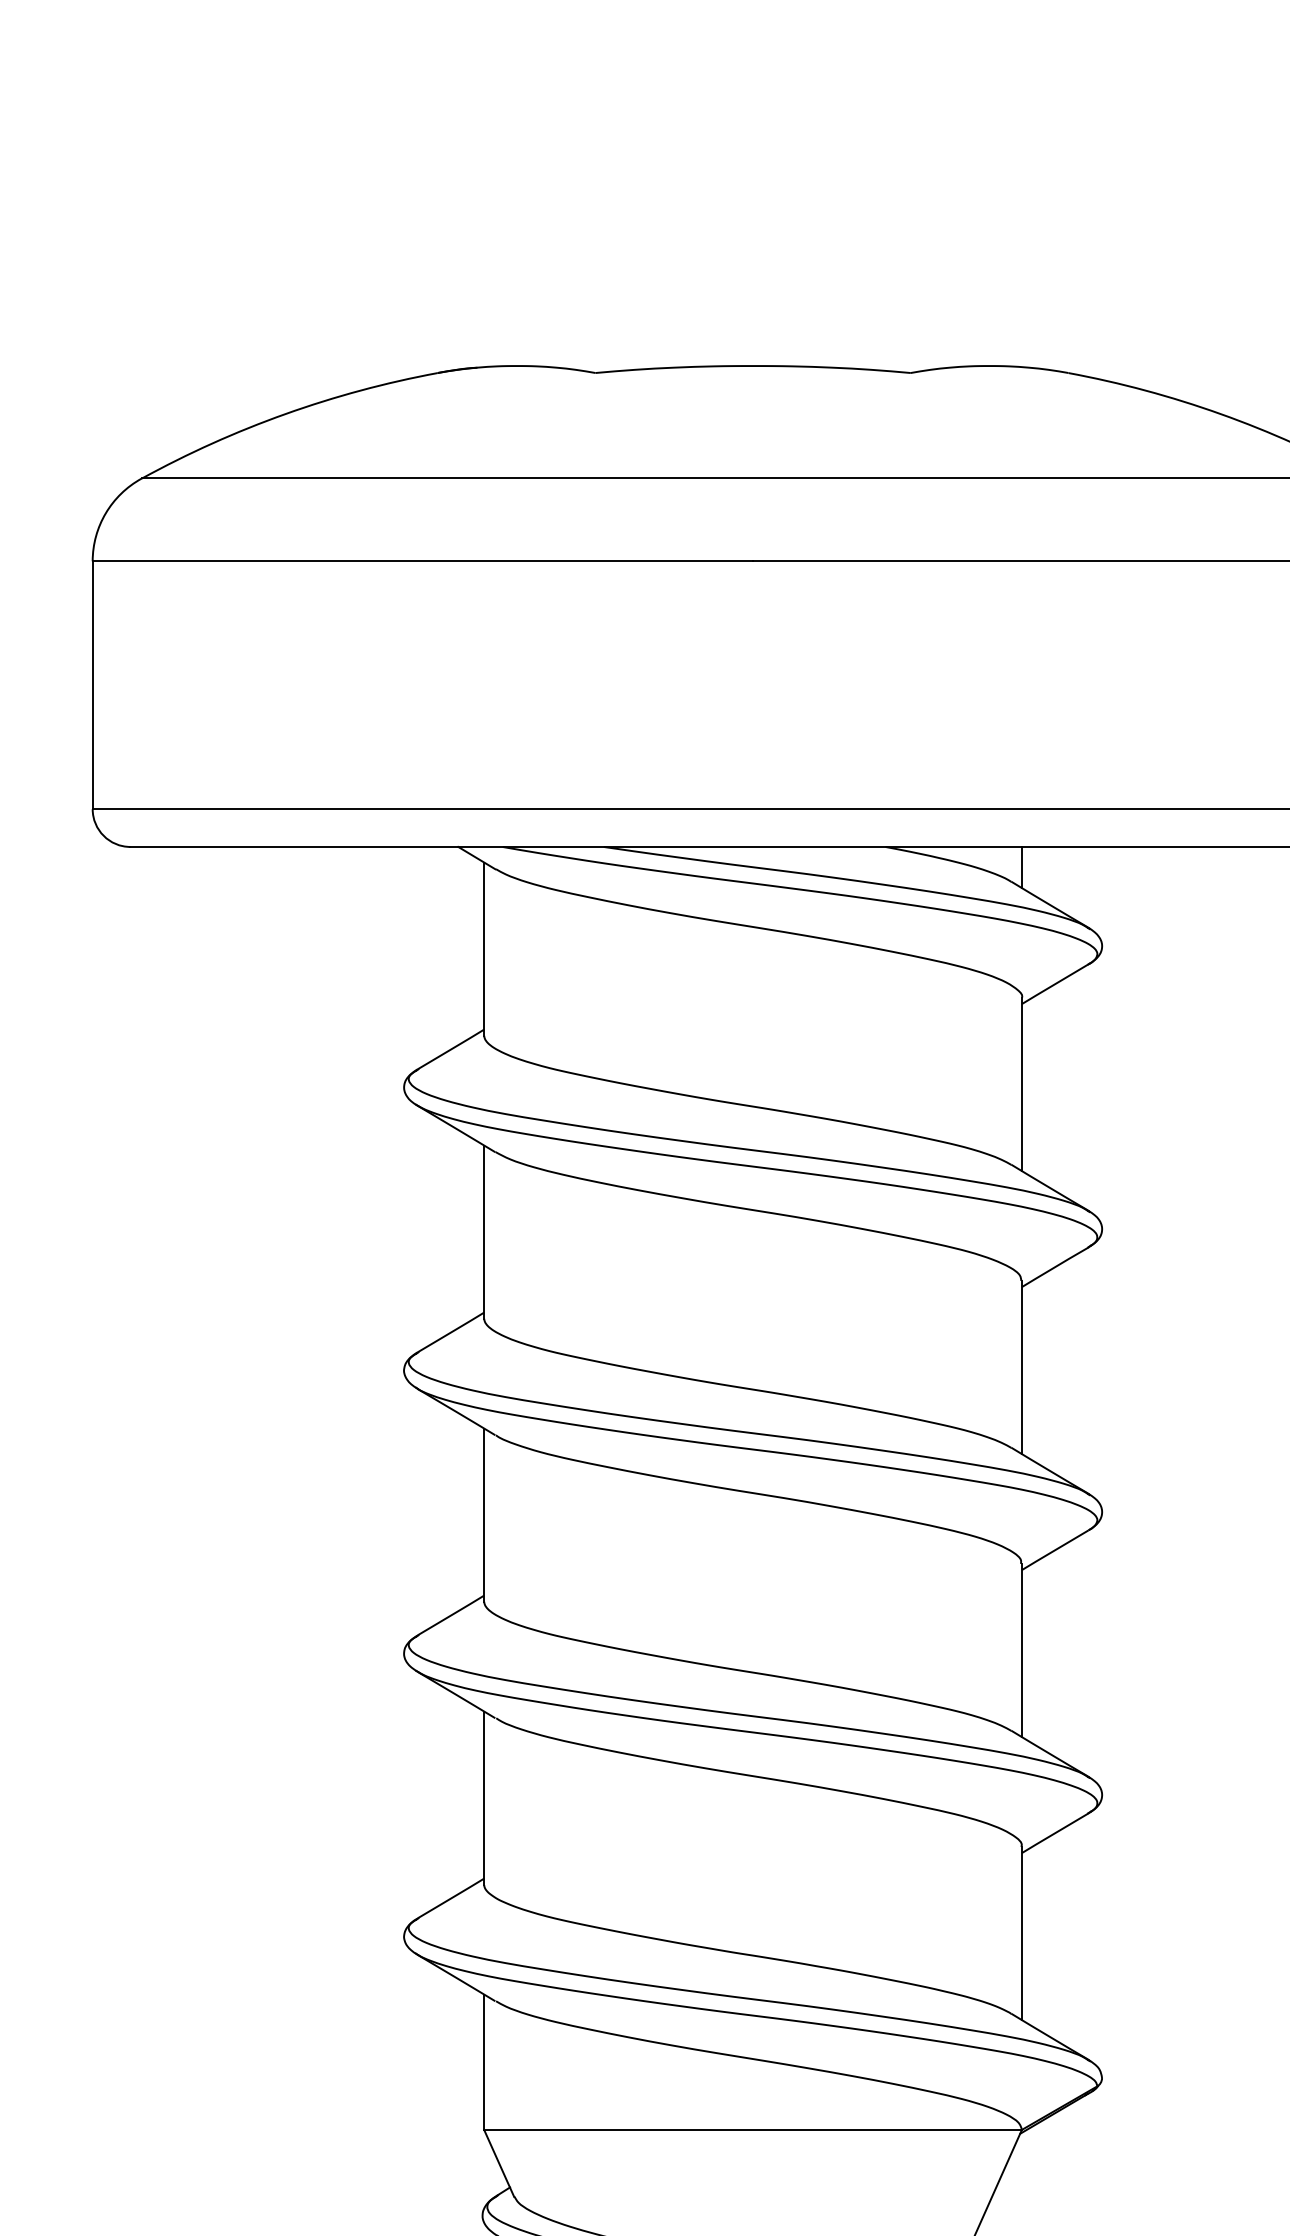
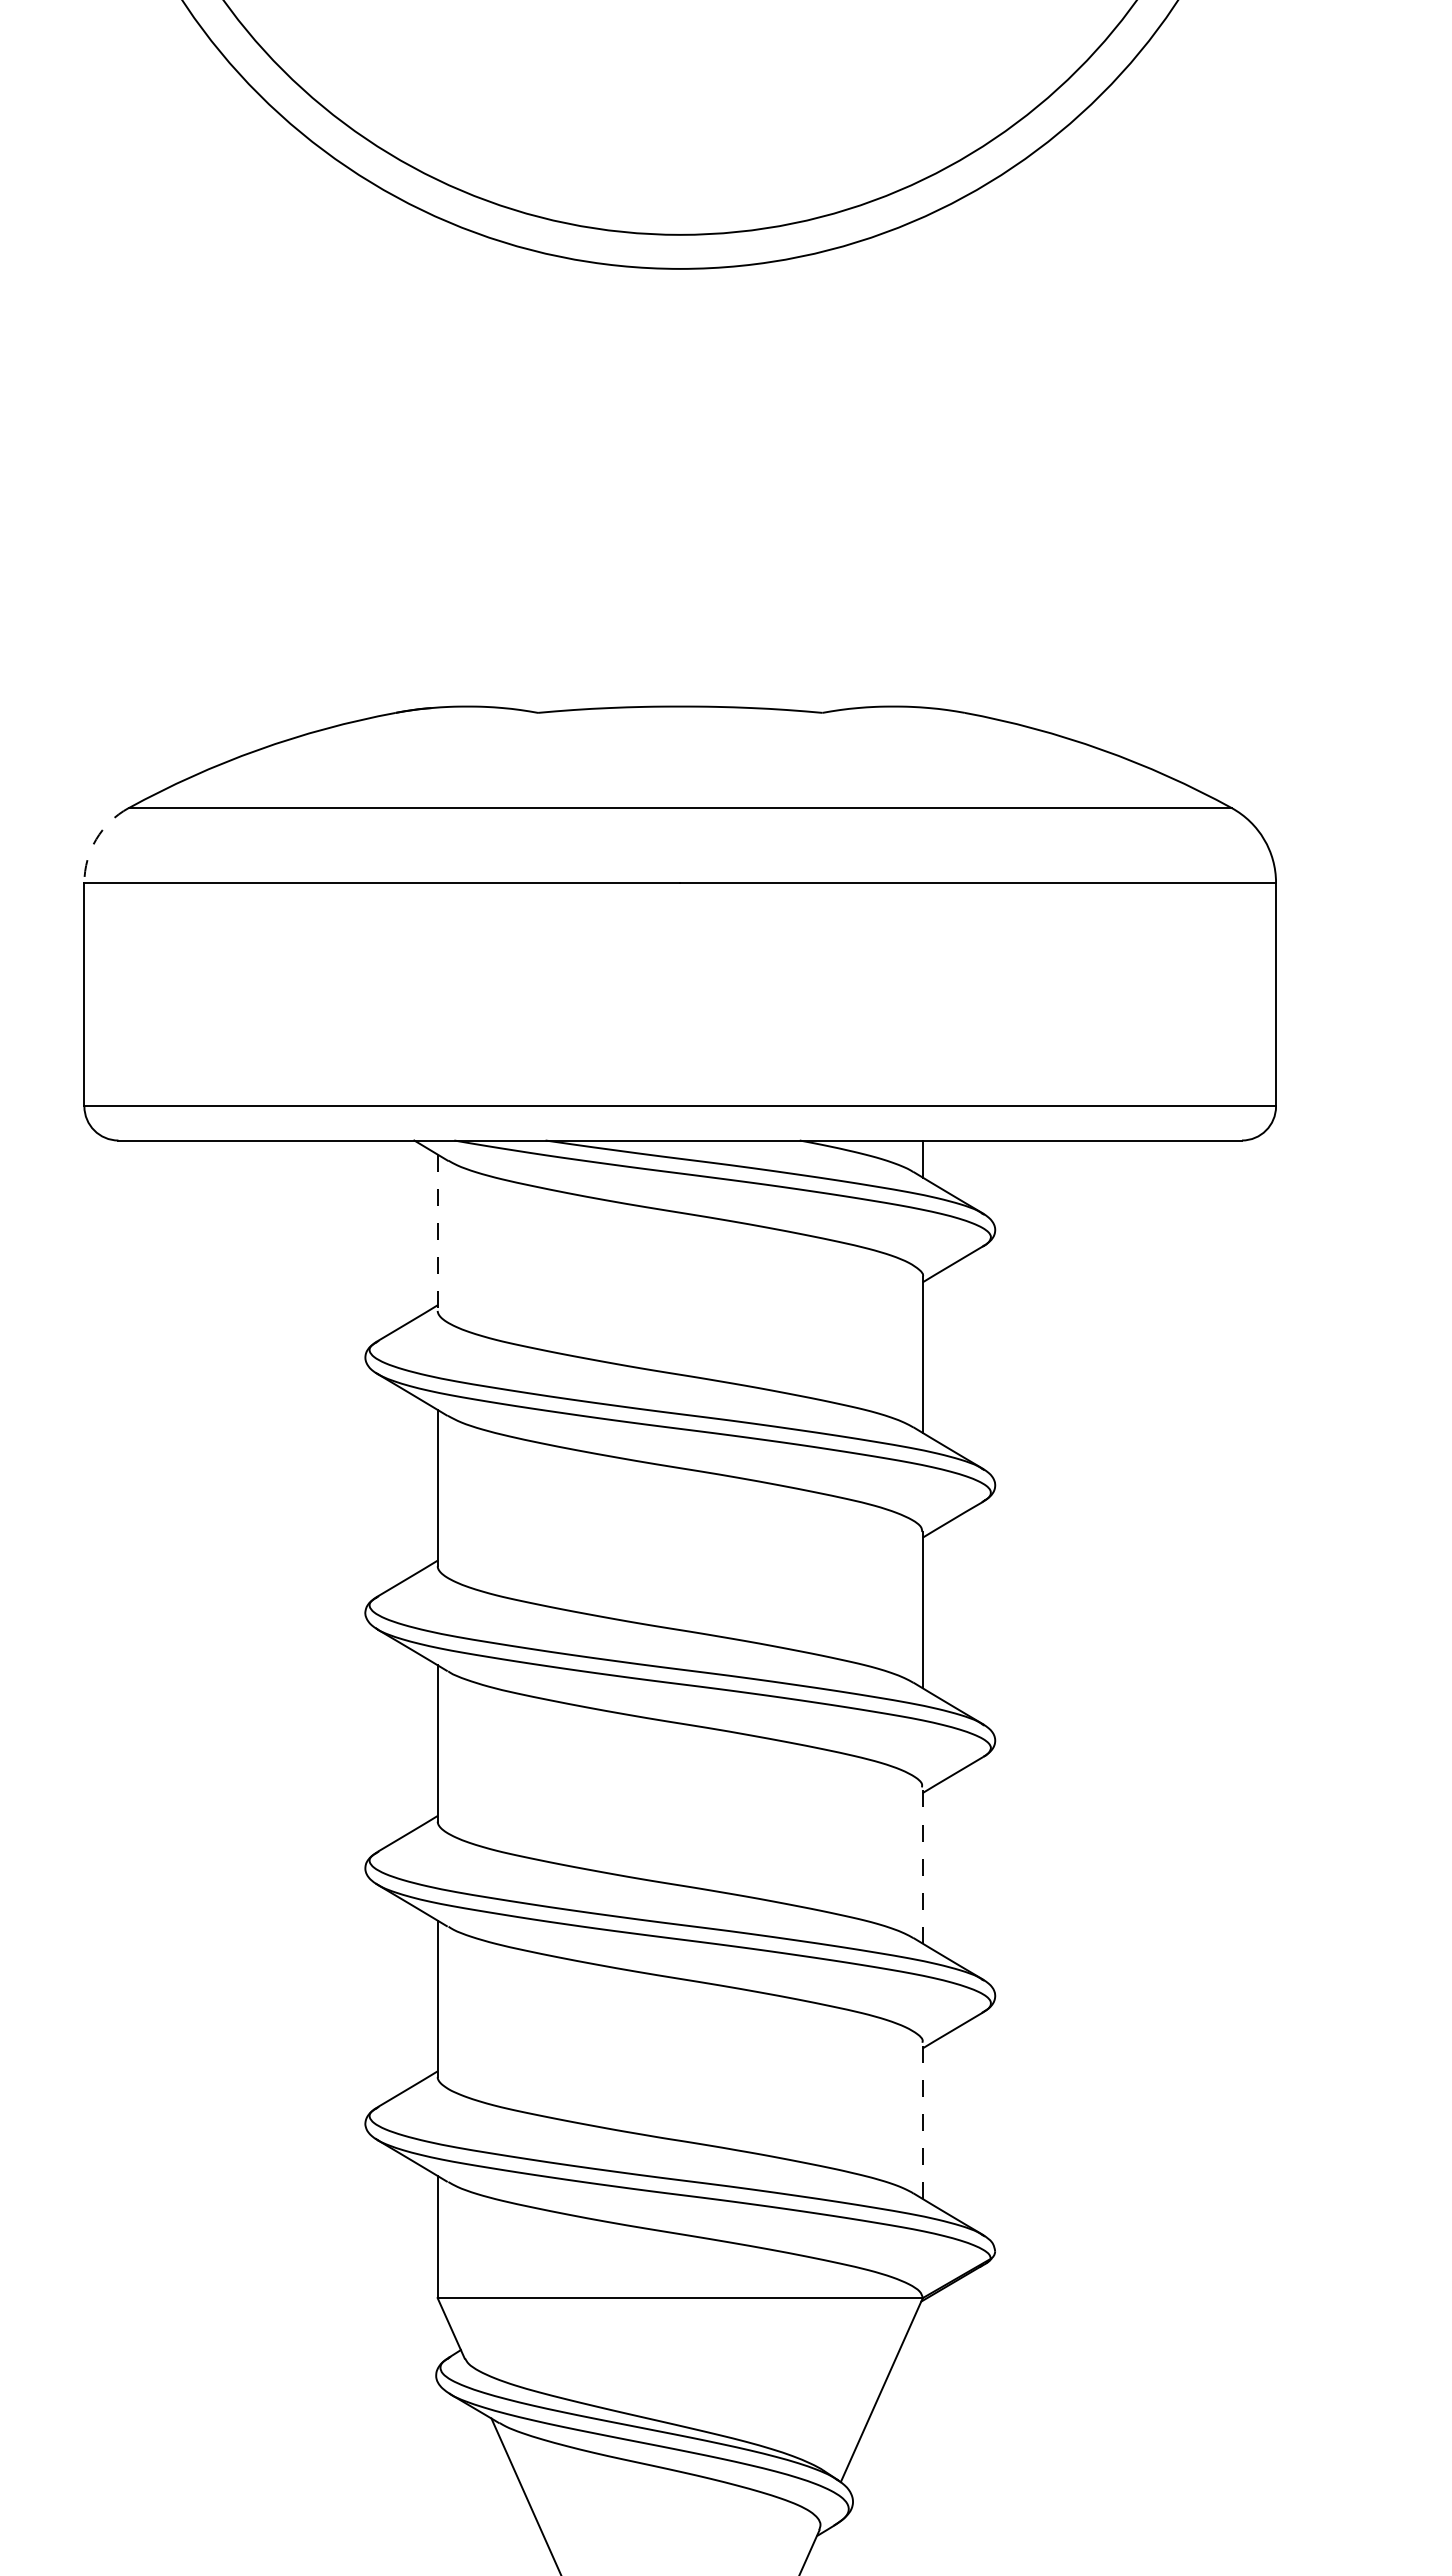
arc: (106, 513) -> (96, 839), solid -> dashed
line: (484, 950) -> (437, 1233), solid -> dashed
line: (1021, 1650) -> (922, 1865), solid -> dashed
line: (1021, 1933) -> (922, 2120), solid -> dashed

